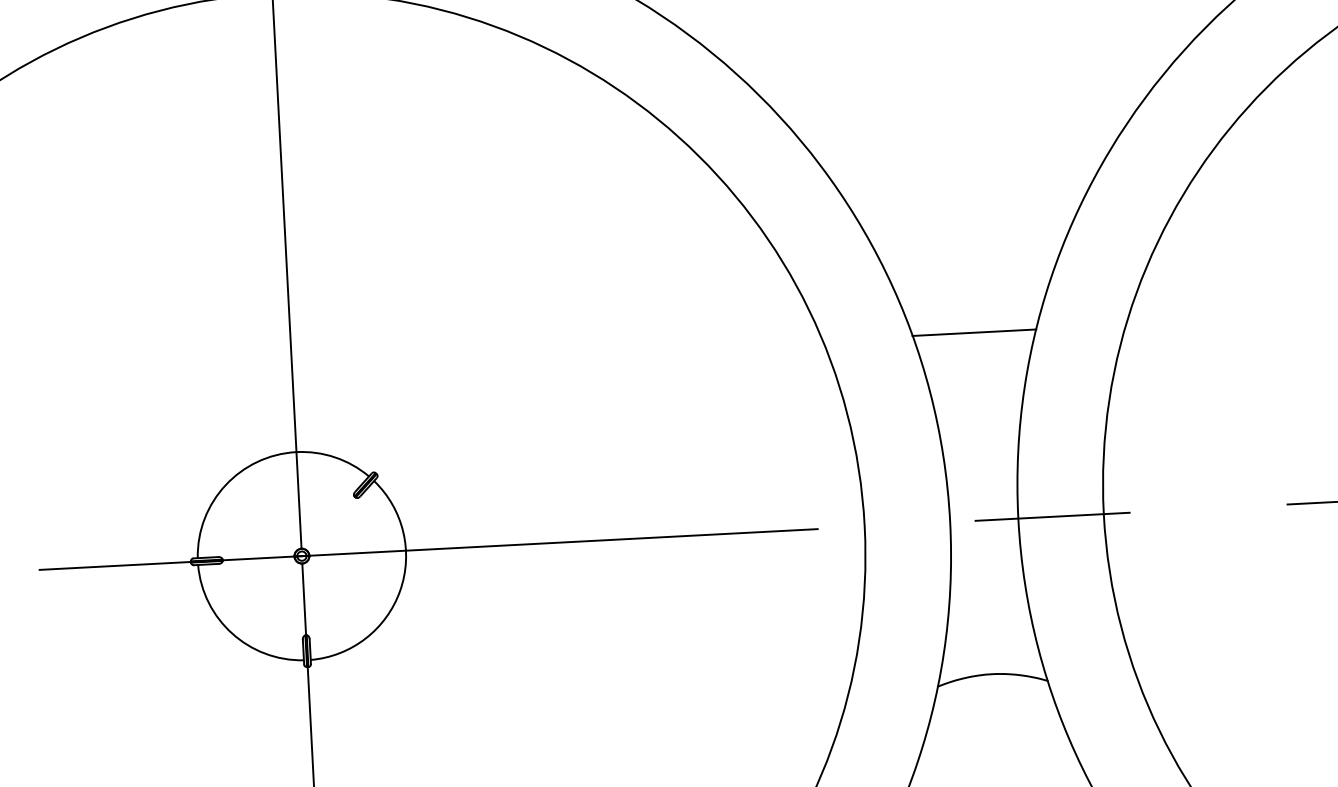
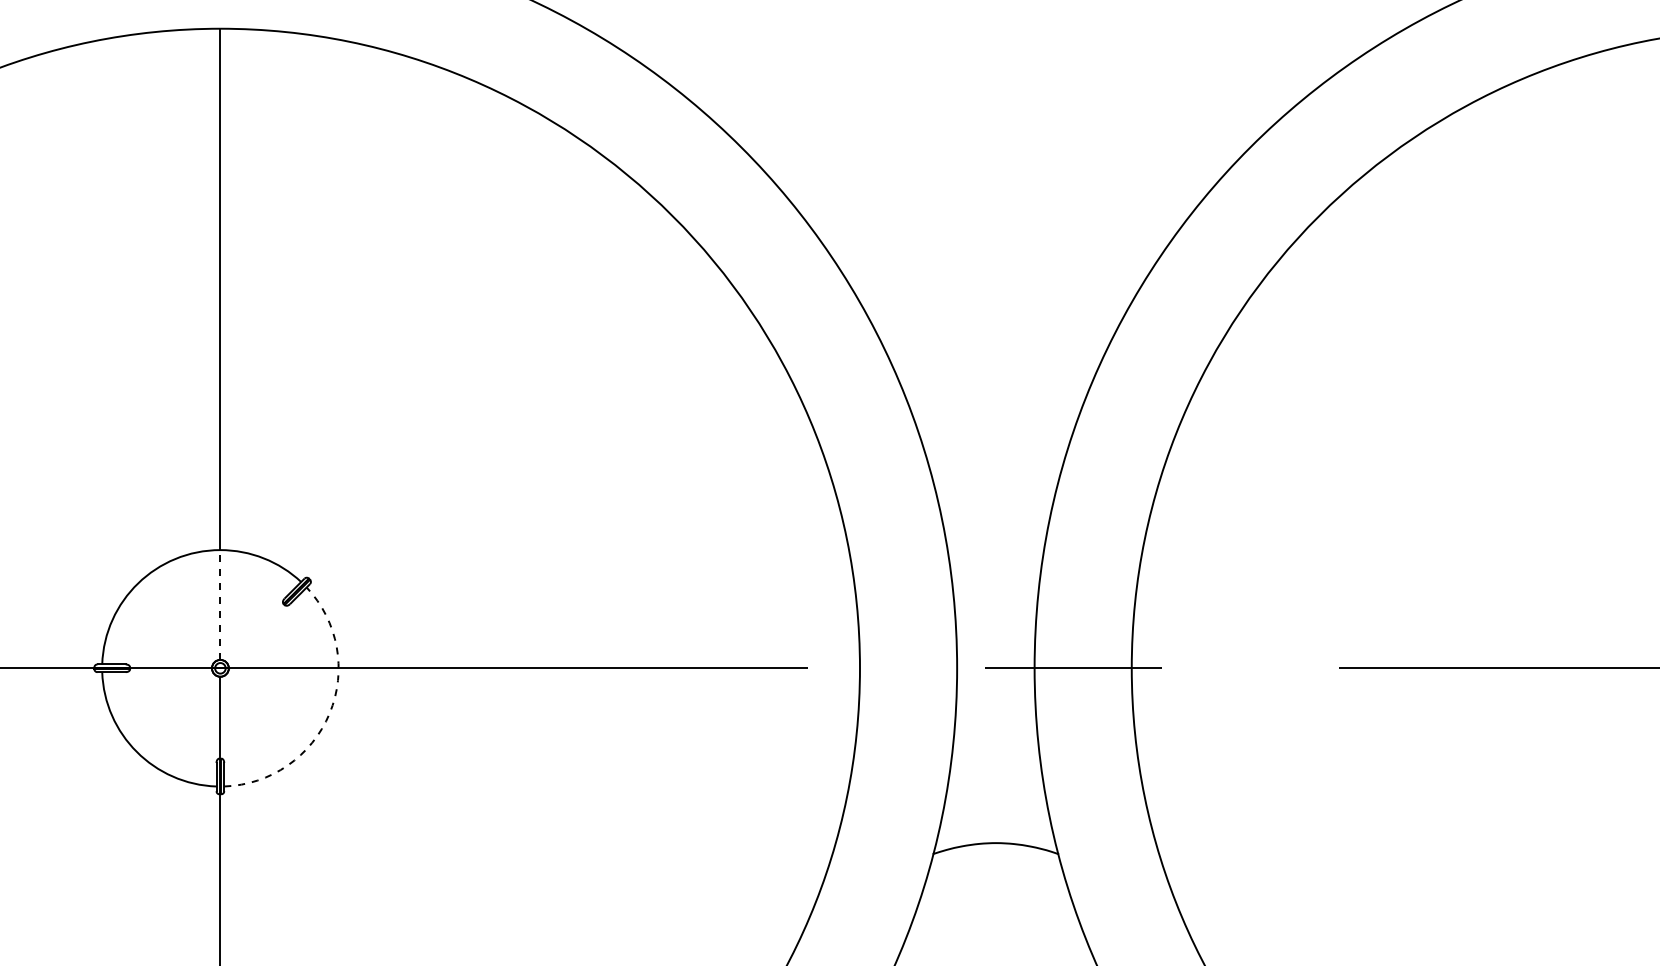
line: (974, 333) -> (995, 455), removed
line: (299, 499) -> (220, 604), solid -> dashed
arc: (400, 590) -> (329, 713), solid -> dashed

